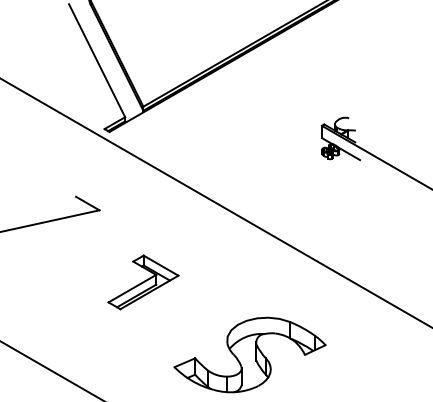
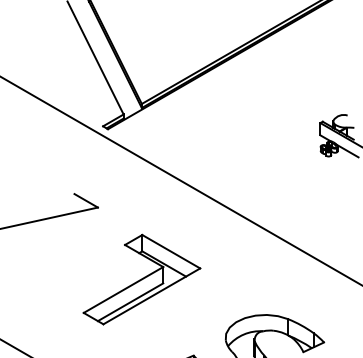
part: (143, 282) -> (141, 279), size x1.67

